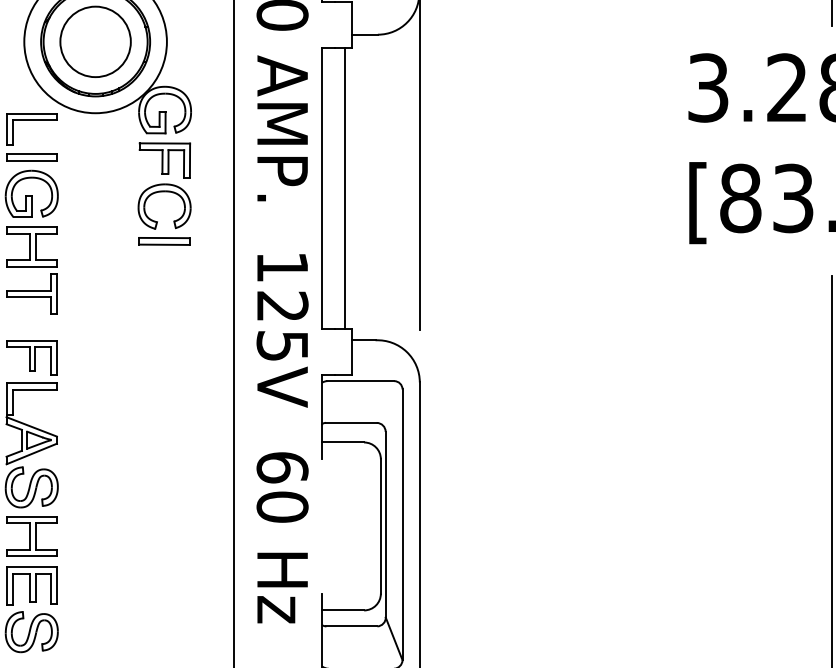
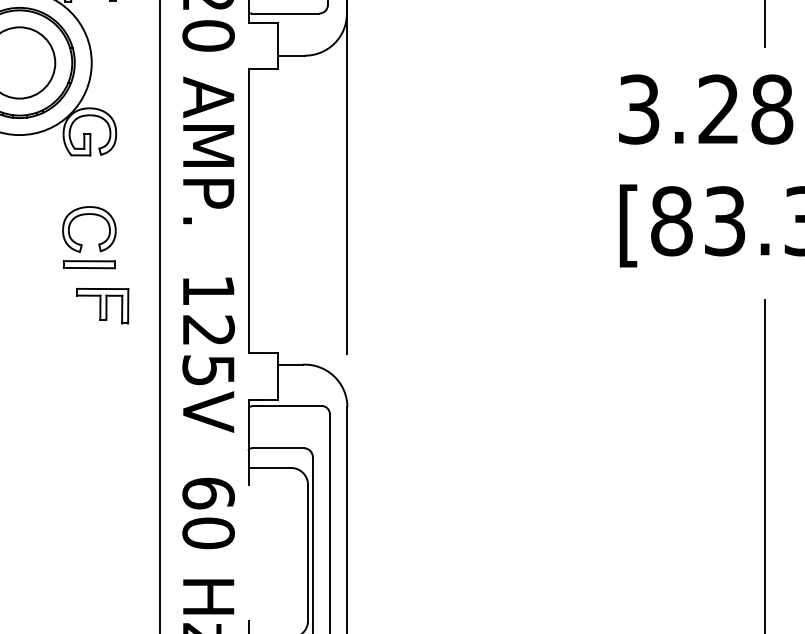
part: (164, 160) -> (102, 306), moved
line: (344, 188) -> (271, 211), removed

